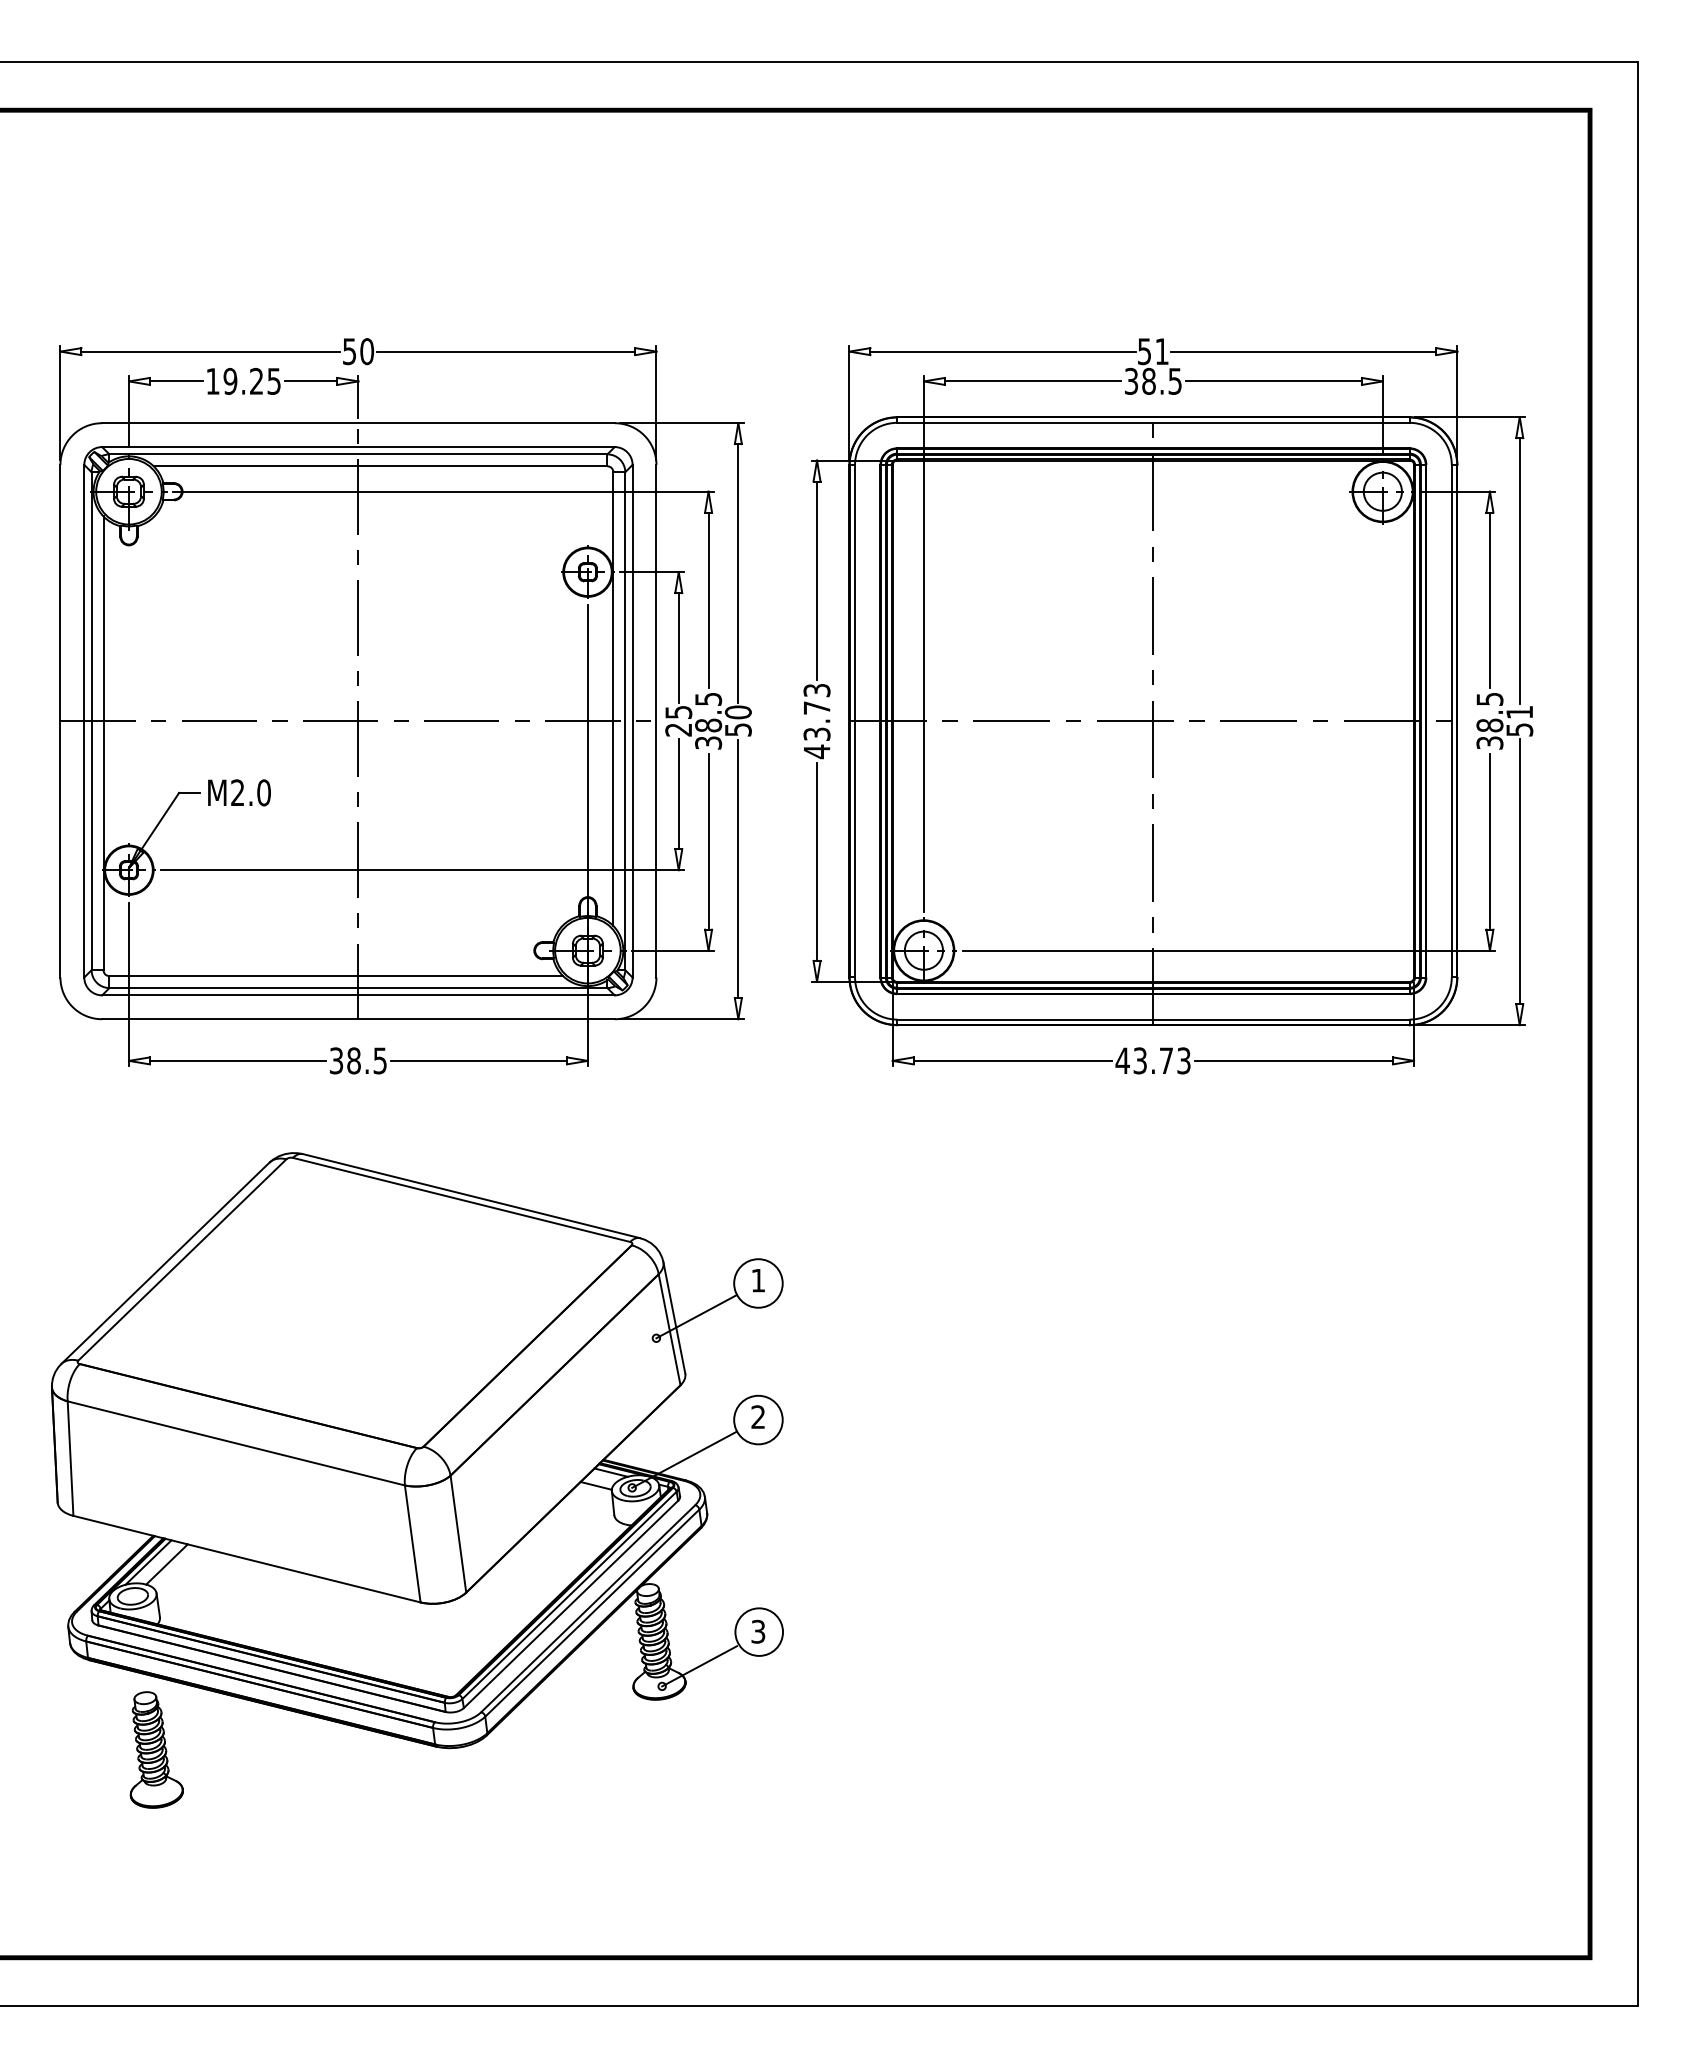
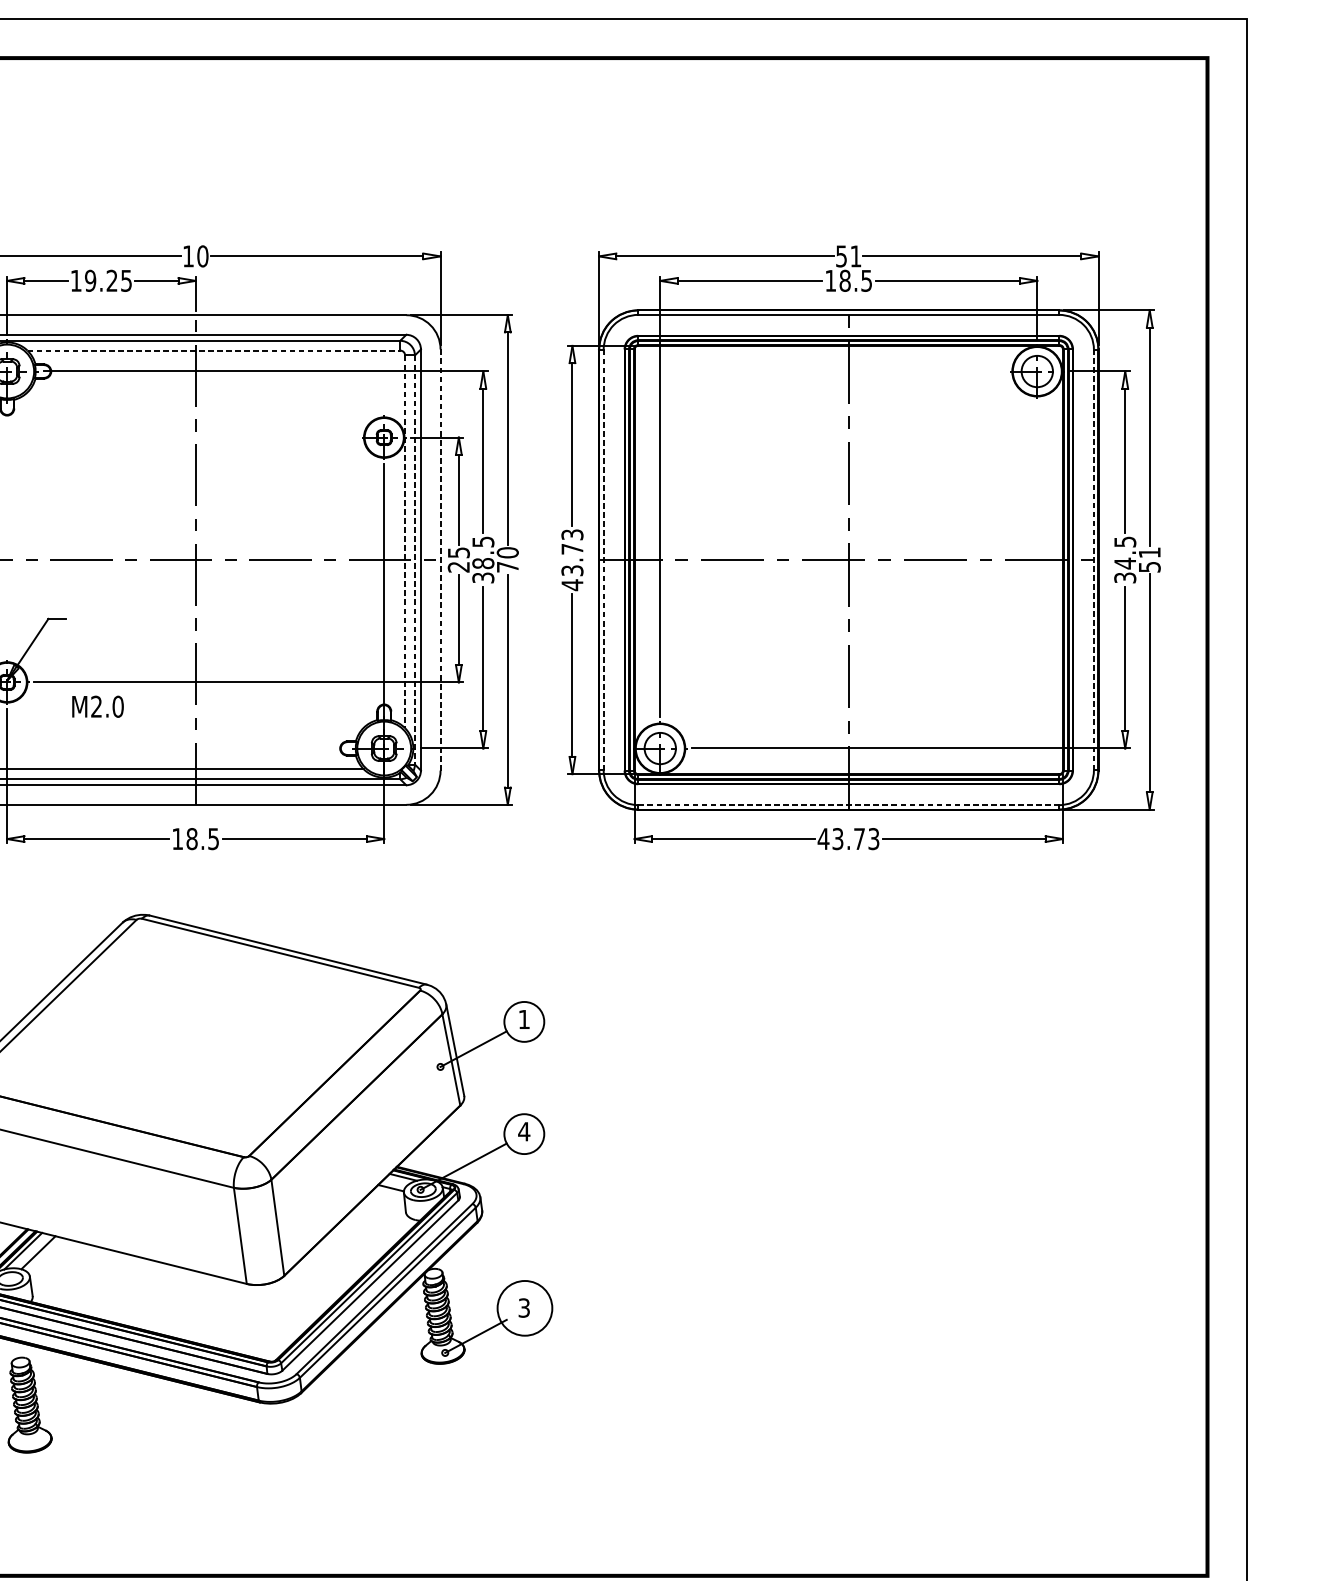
text: (349, 351) -> (188, 256), 50 -> 10
text: (1131, 380) -> (830, 280), 38.5 -> 18.5
line: (380, 466) -> (213, 350), solid -> dashed
line: (613, 699) -> (405, 542), solid -> dashed
line: (1451, 720) -> (1093, 559), solid -> dashed
line: (625, 721) -> (415, 560), solid -> dashed
line: (656, 721) -> (440, 560), solid -> dashed
line: (855, 721) -> (604, 560), solid -> dashed
text: (1489, 725) -> (1124, 563), 38.5 -> 34.5
text: (738, 729) -> (507, 566), 50 -> 70
text: (239, 792) -> (98, 706), moved
line: (1153, 1019) -> (848, 805), solid -> dashed
text: (336, 1060) -> (177, 838), 38.5 -> 18.5
text: (757, 1416) -> (523, 1131), 2 -> 4
circle: (759, 1631) -> (525, 1307), size x1.4

